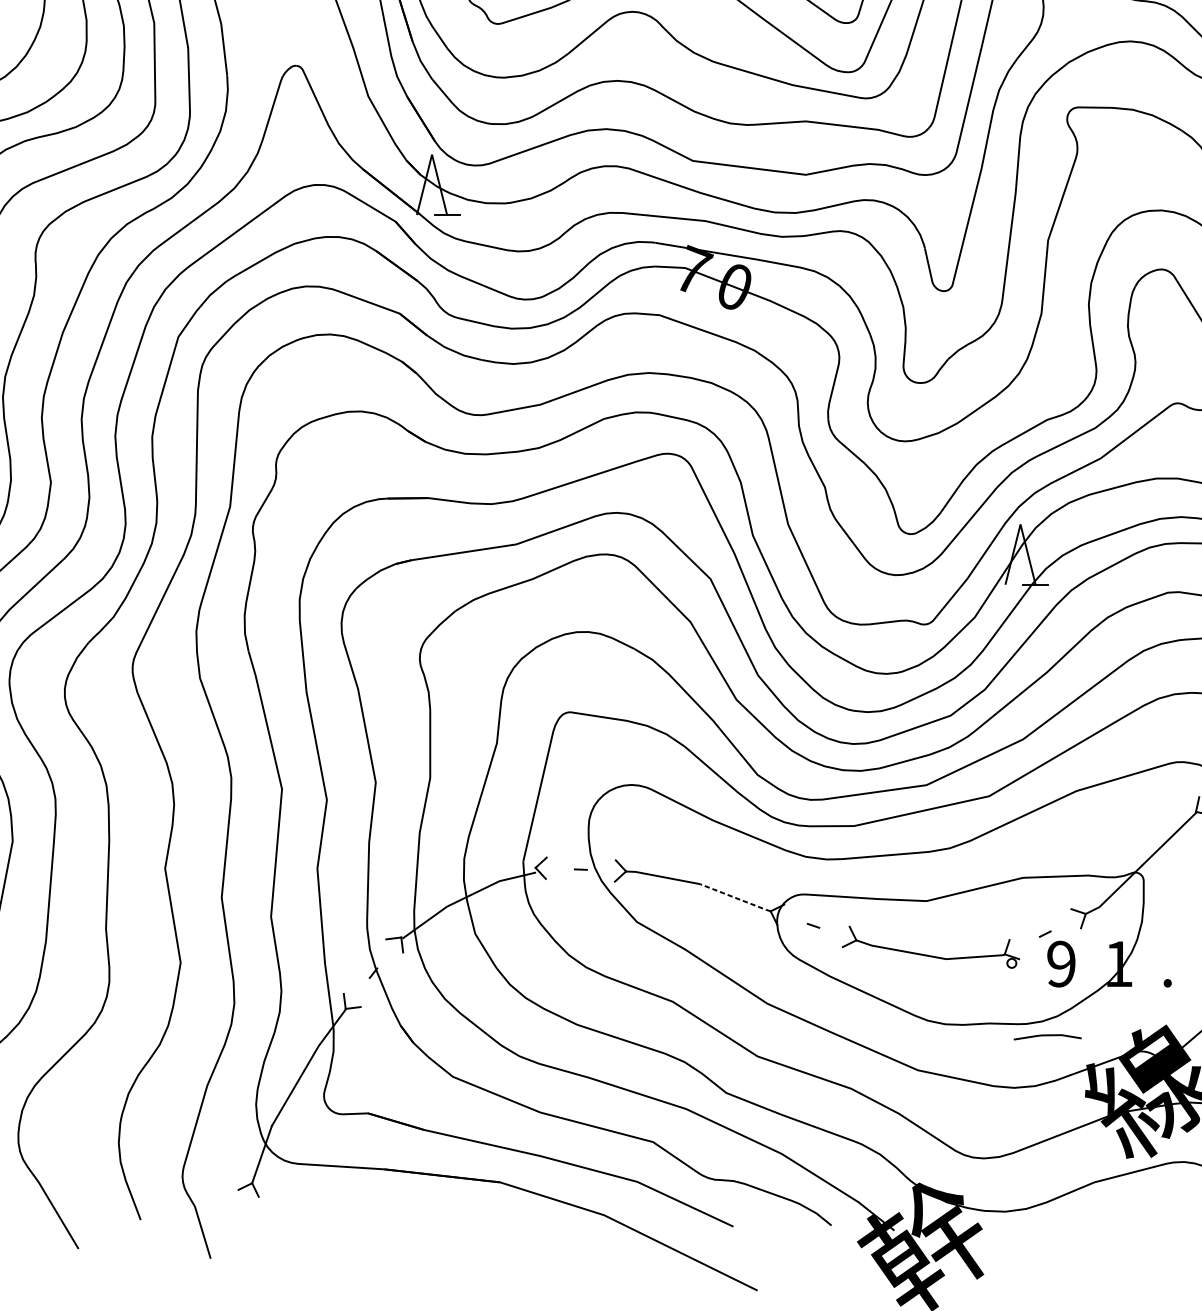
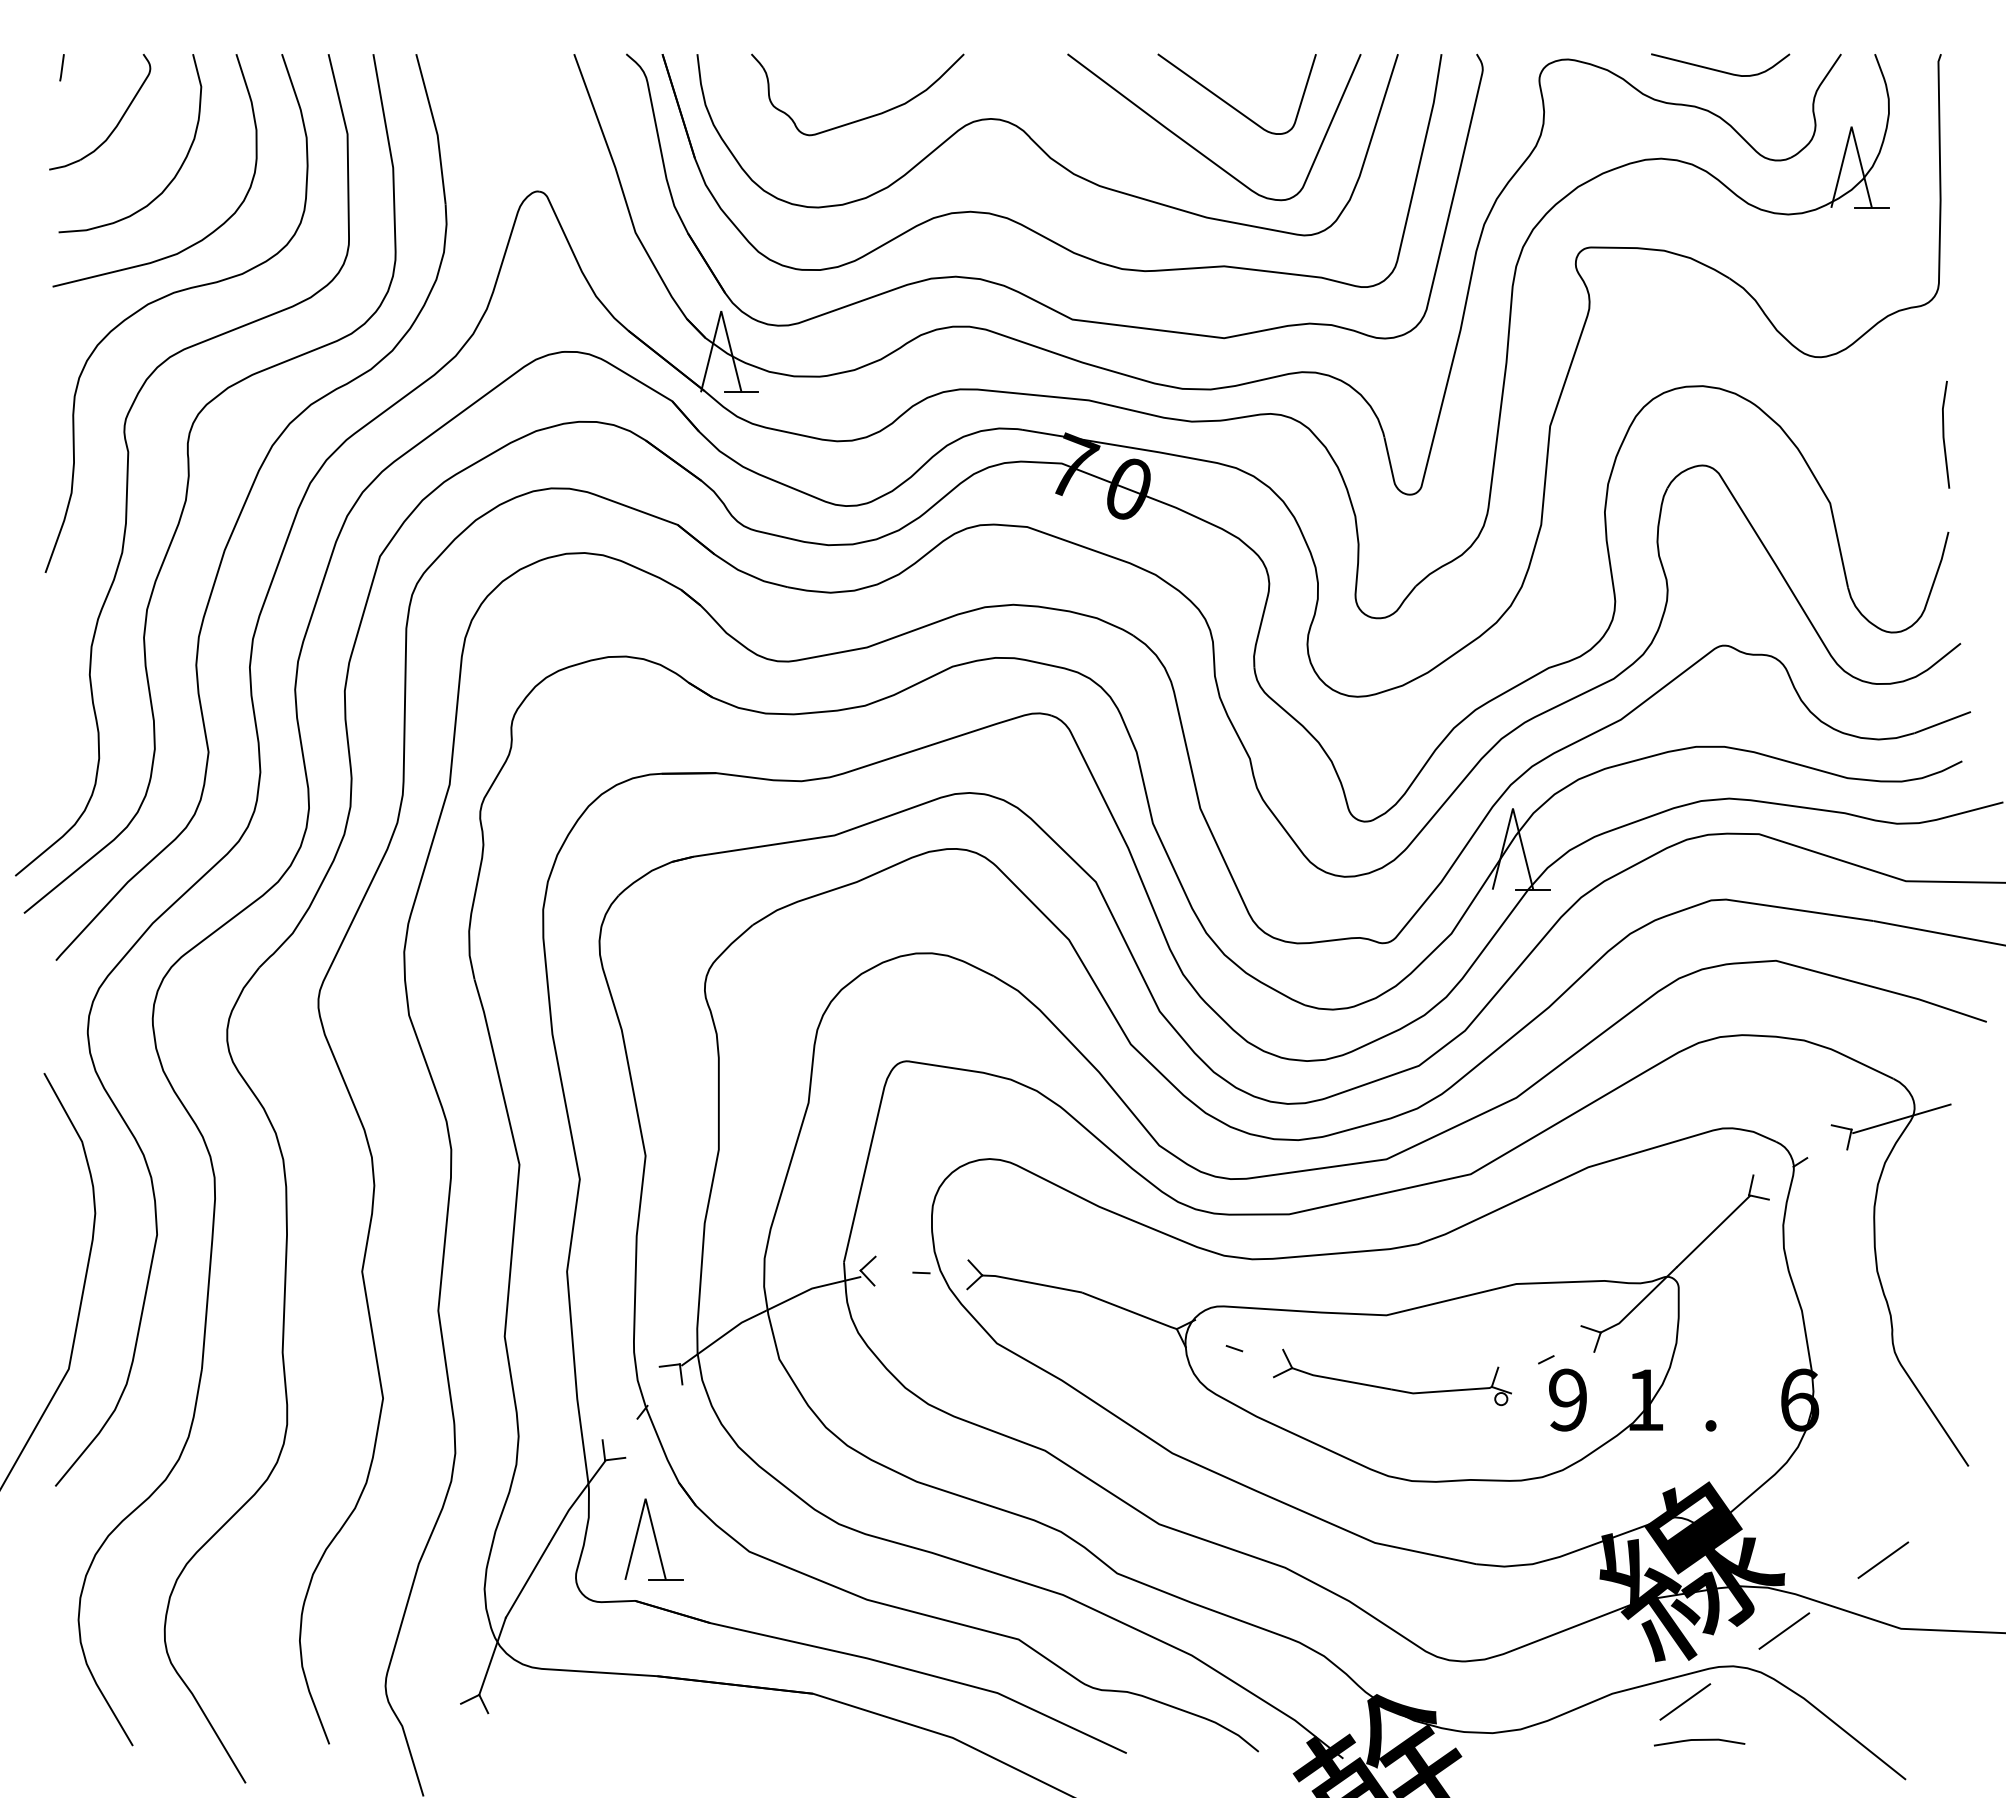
line: (736, 898) -> (1130, 1311), dashed -> solid
line: (1047, 1035) -> (1699, 1740), moved
part: (381, 1067) -> (653, 1539), added
line: (1148, 1188) -> (1685, 1701), added

